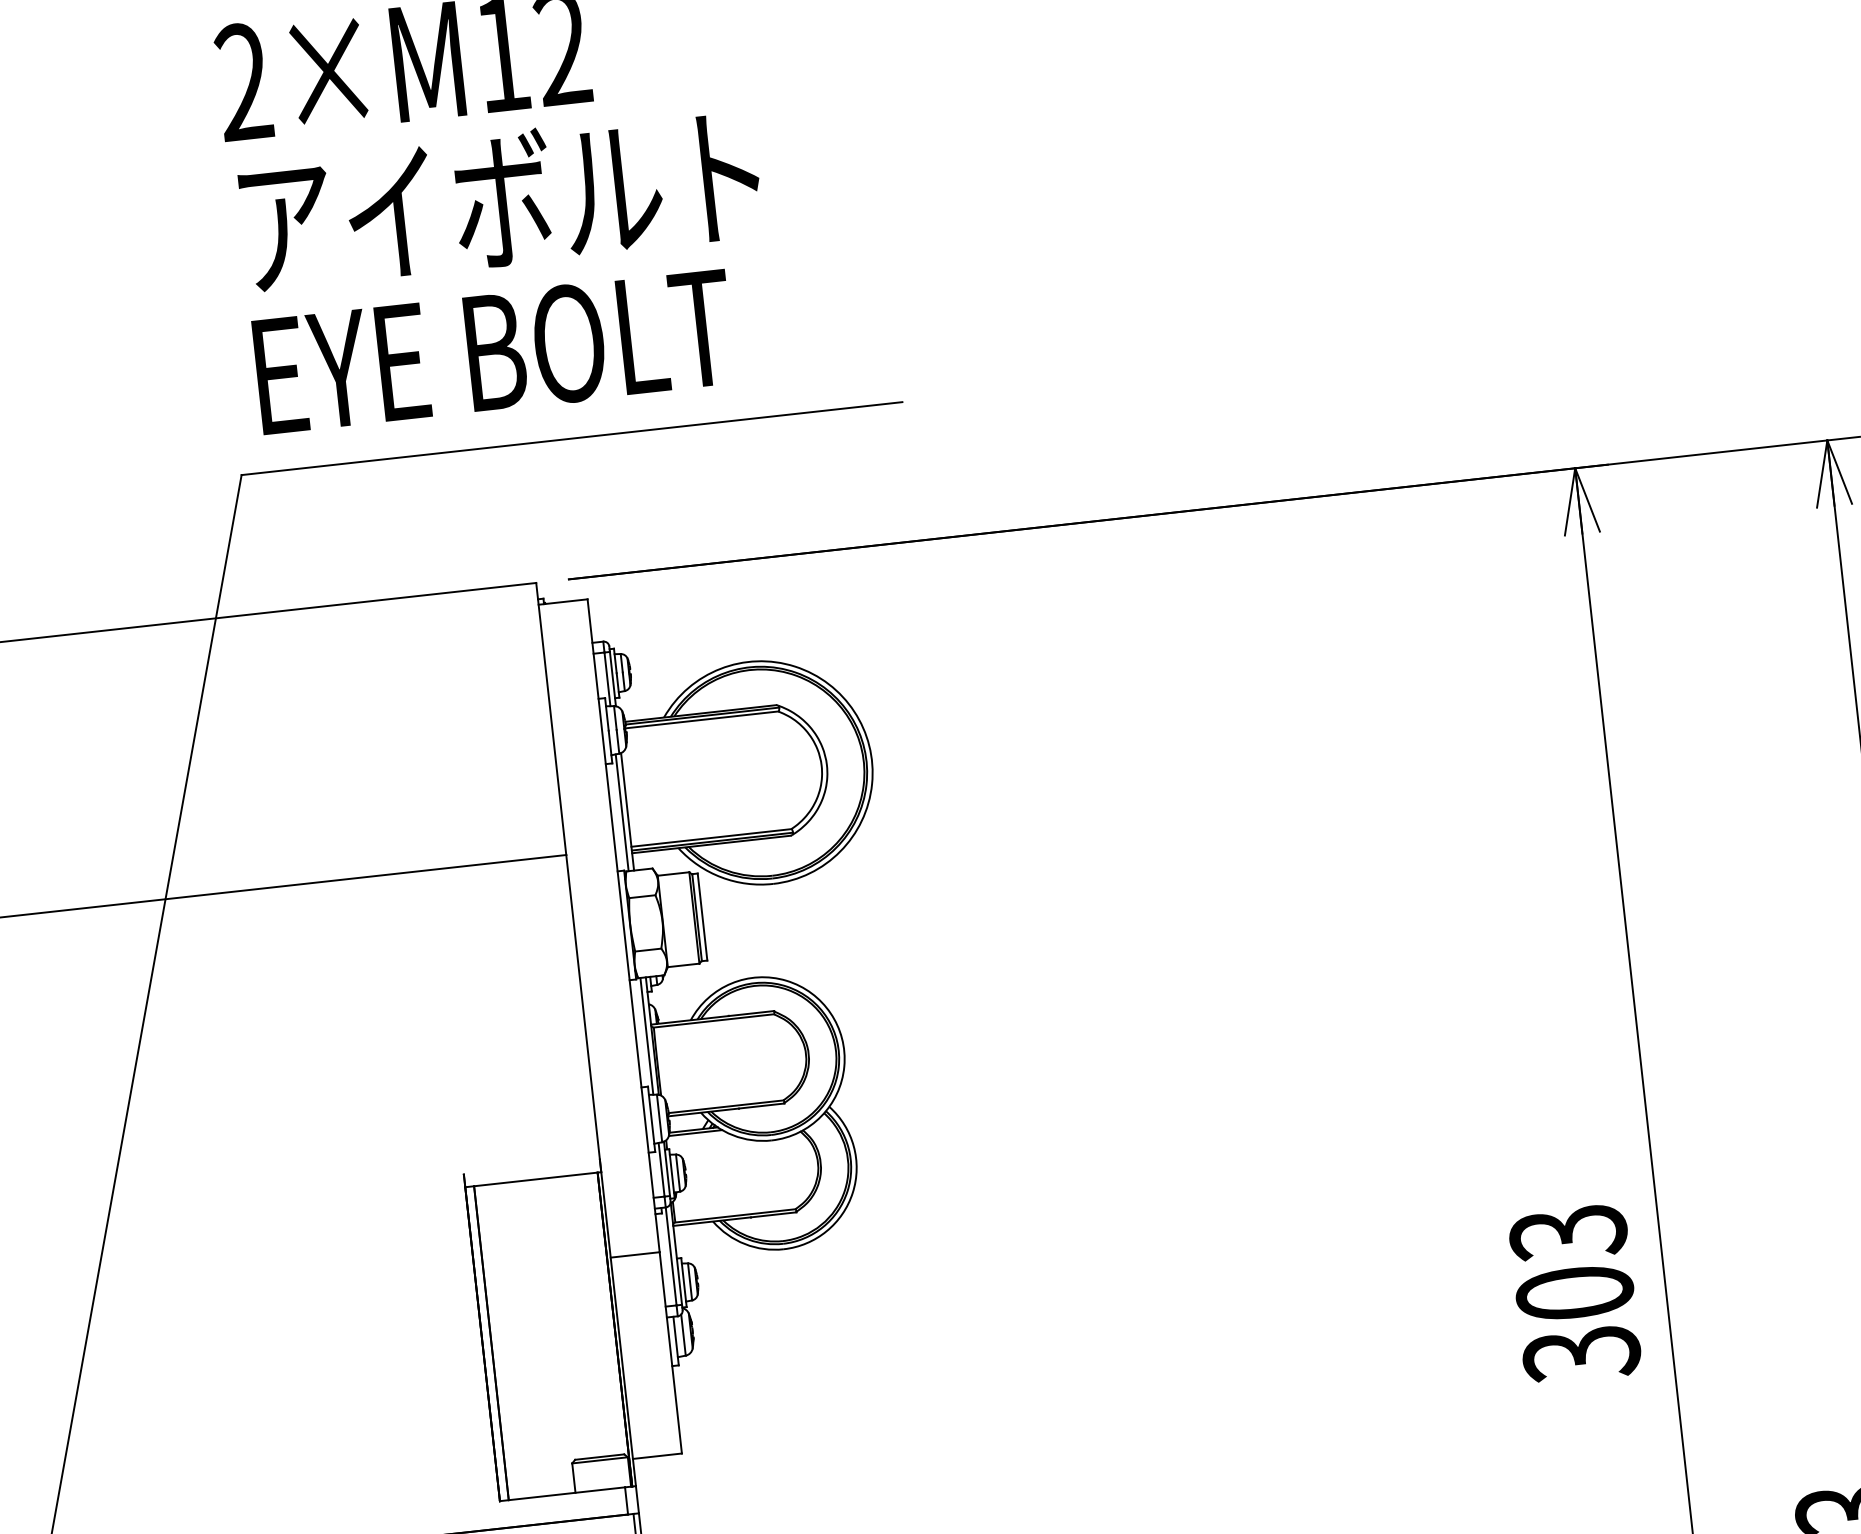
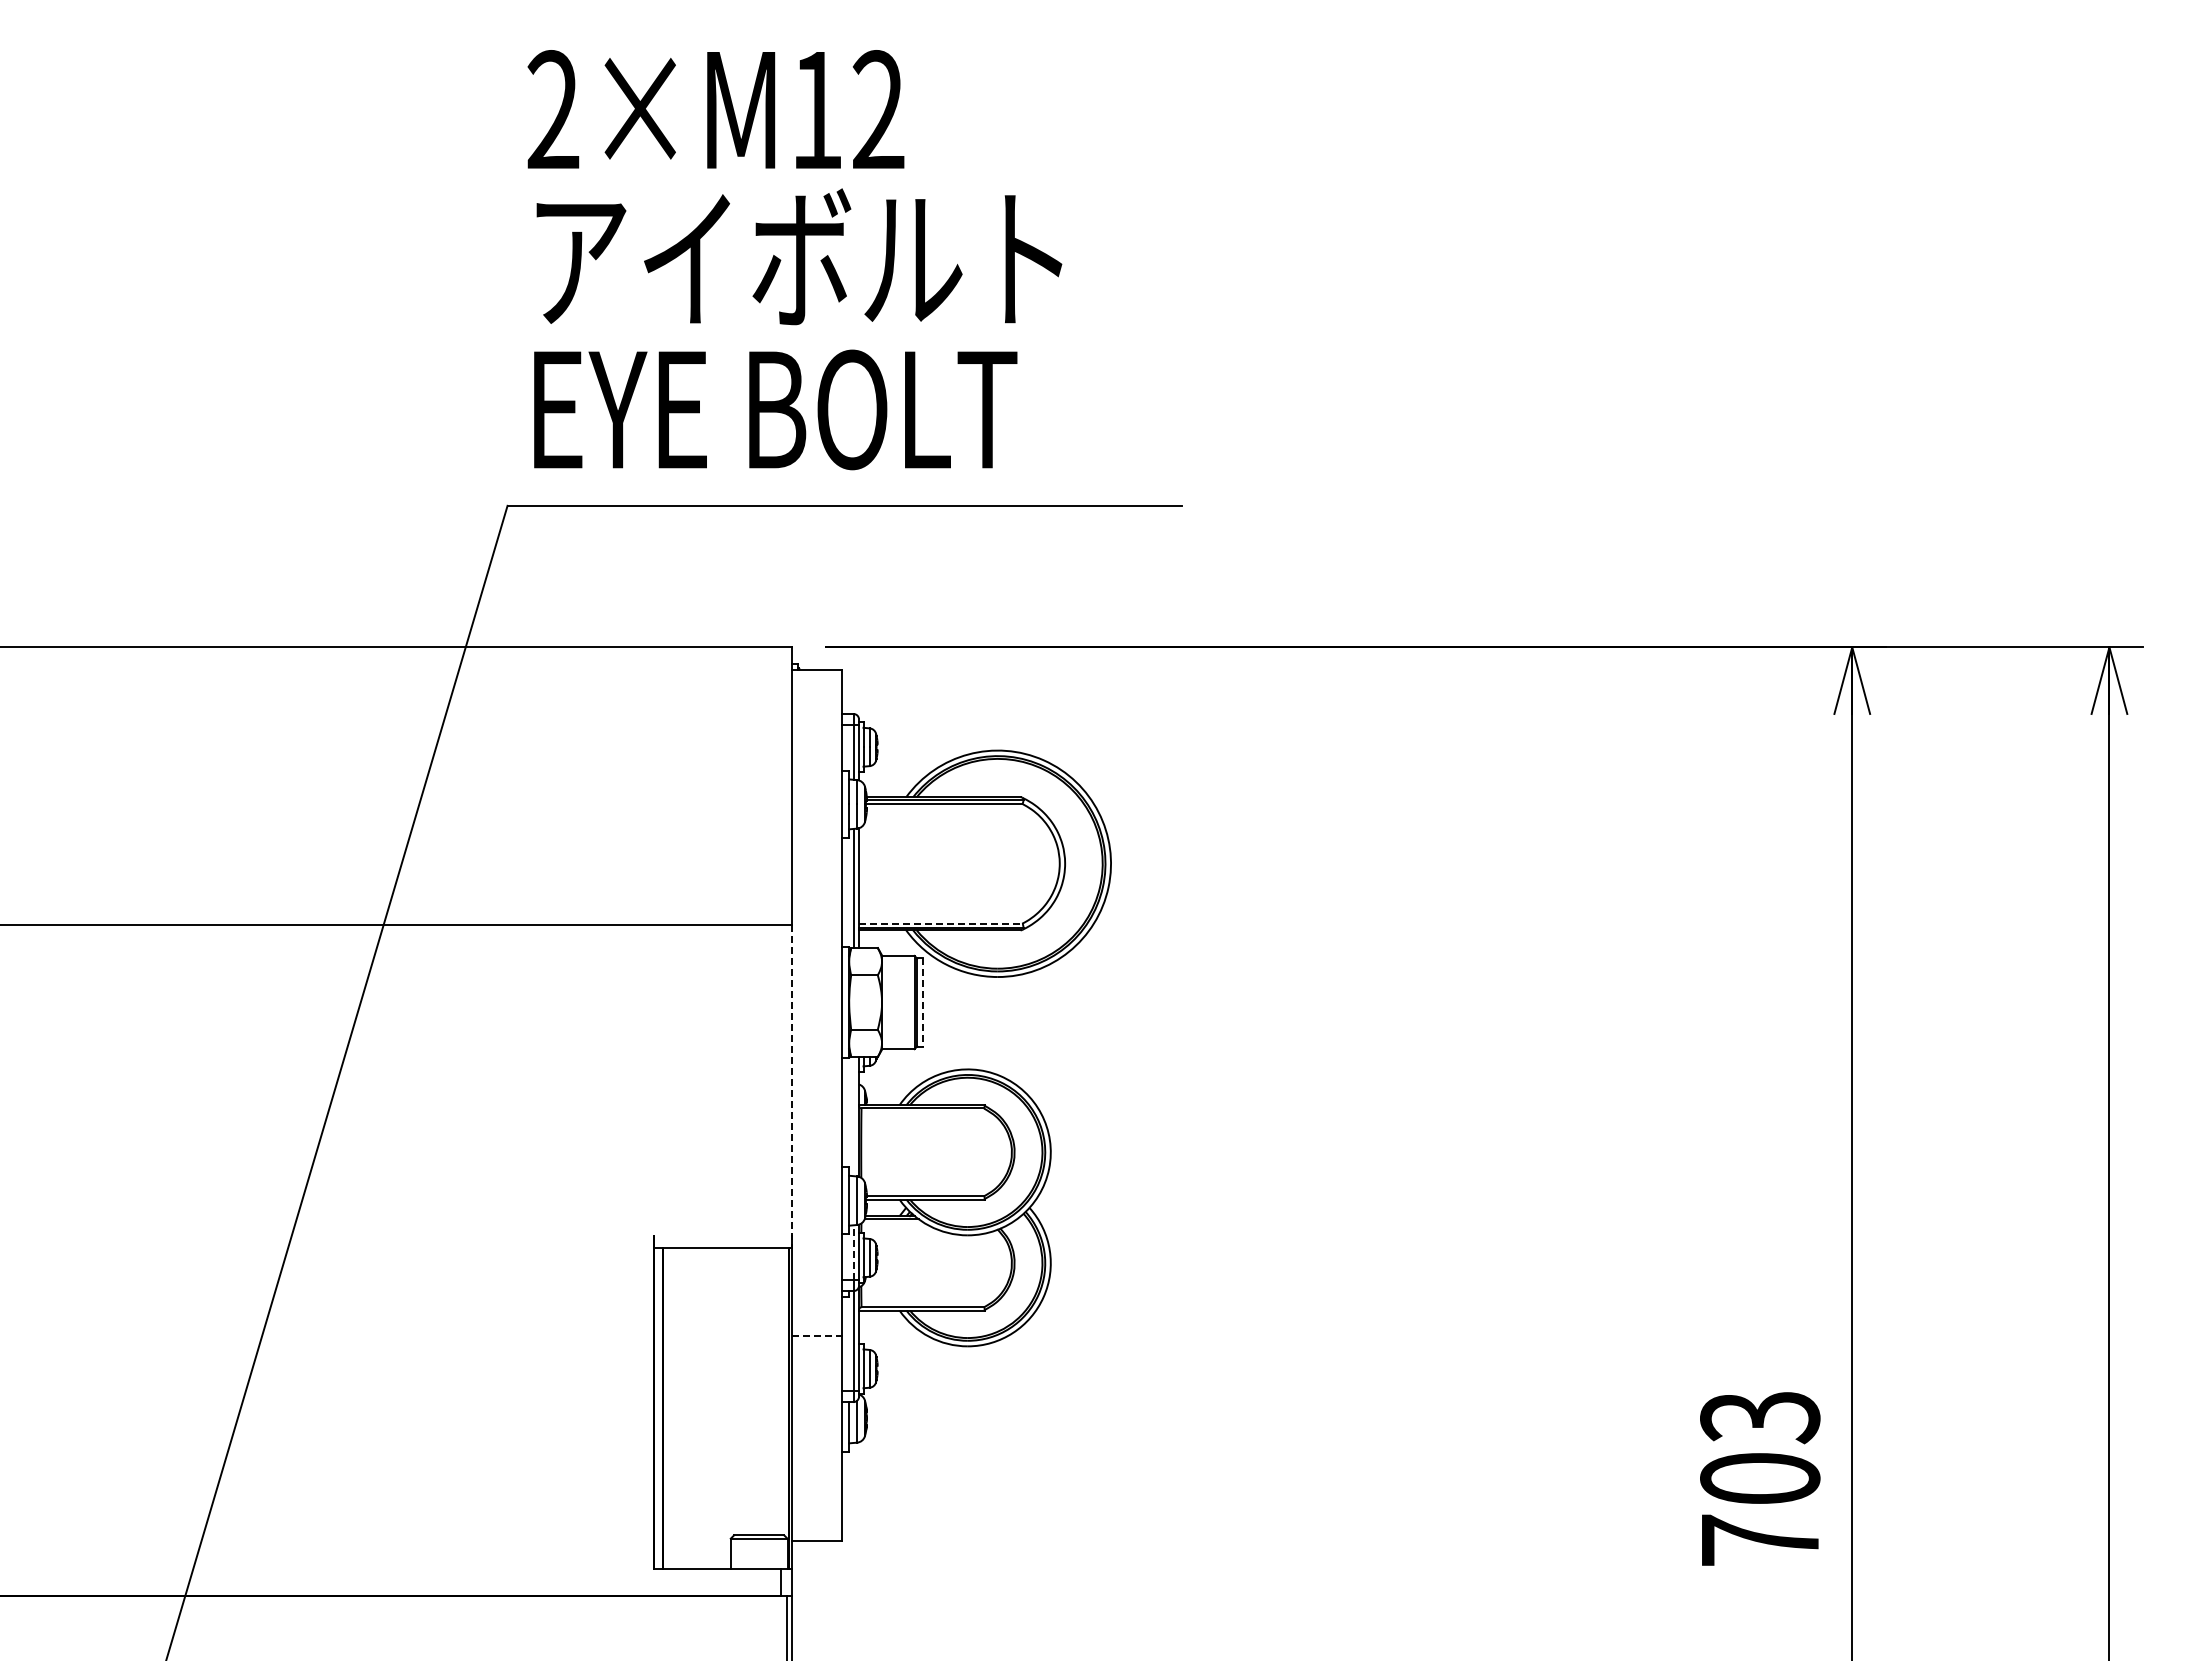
line: (711, 837) -> (940, 923), solid -> dashed
line: (702, 918) -> (922, 1003), solid -> dashed
line: (583, 1013) -> (792, 1086), solid -> dashed
line: (646, 1036) -> (853, 1116), removed
line: (661, 1169) -> (853, 1252), solid -> dashed
line: (635, 1254) -> (817, 1335), solid -> dashed
text: (1581, 1353) -> (1760, 1540), 303 -> 703

